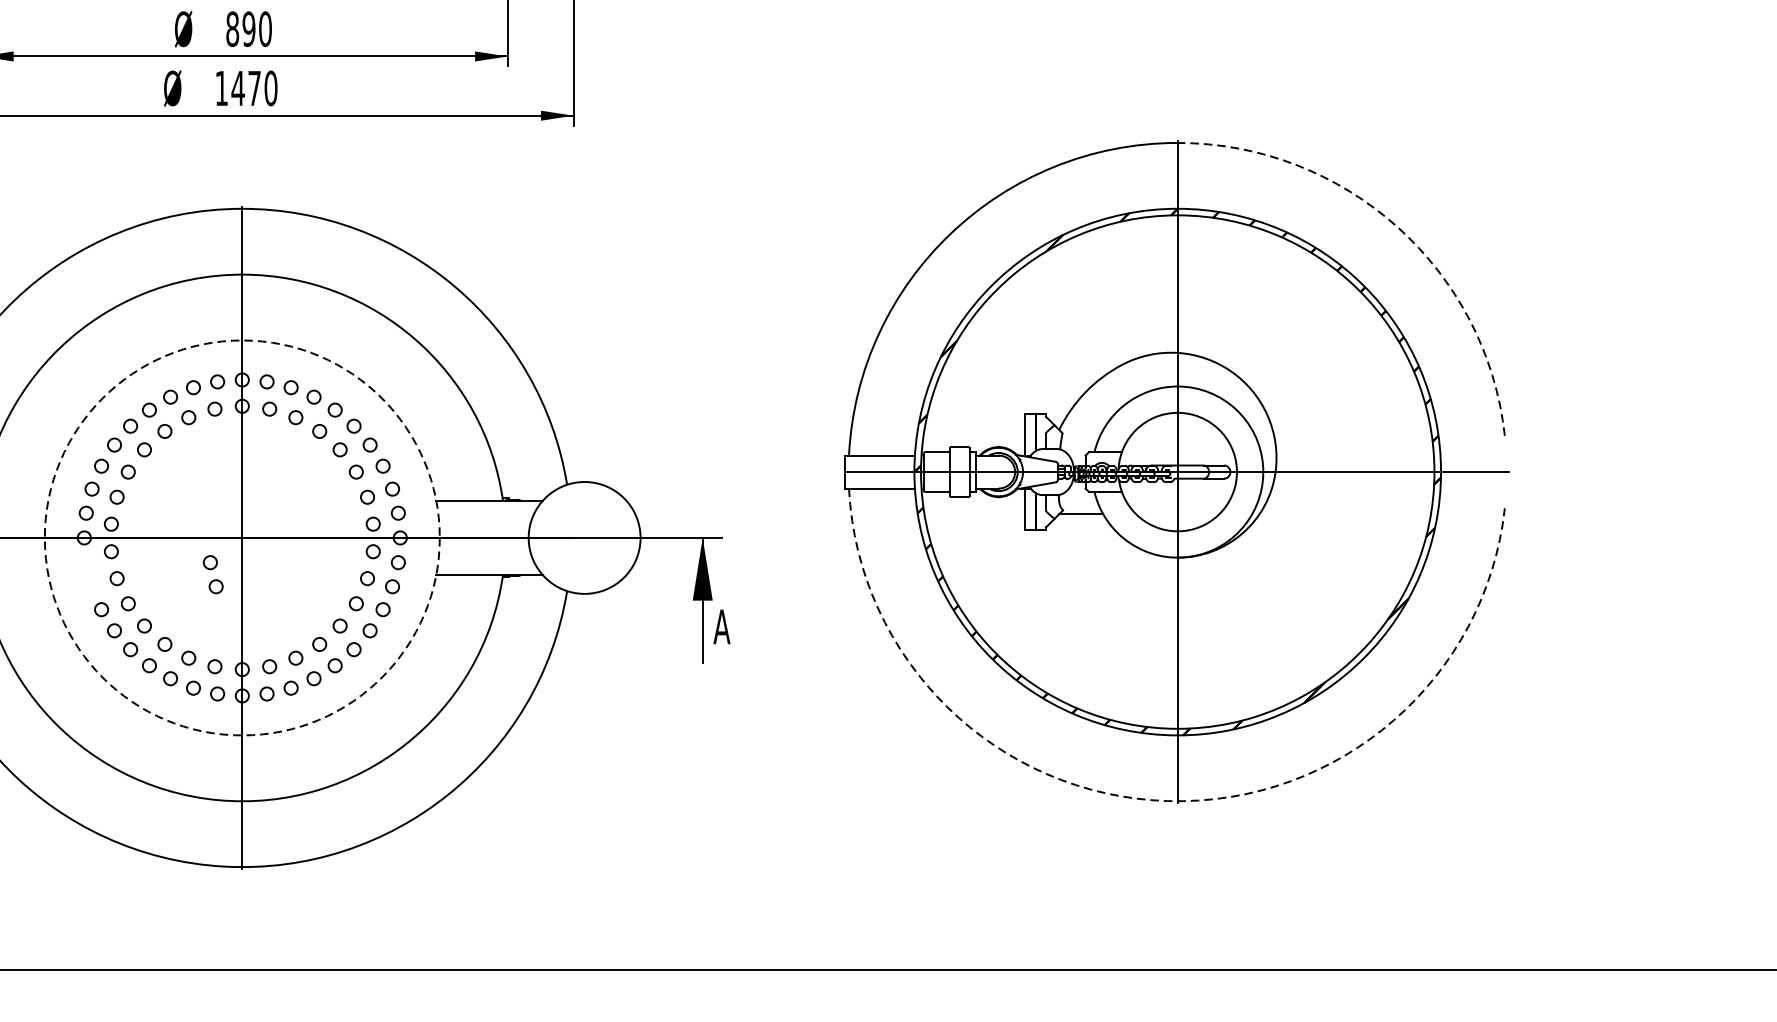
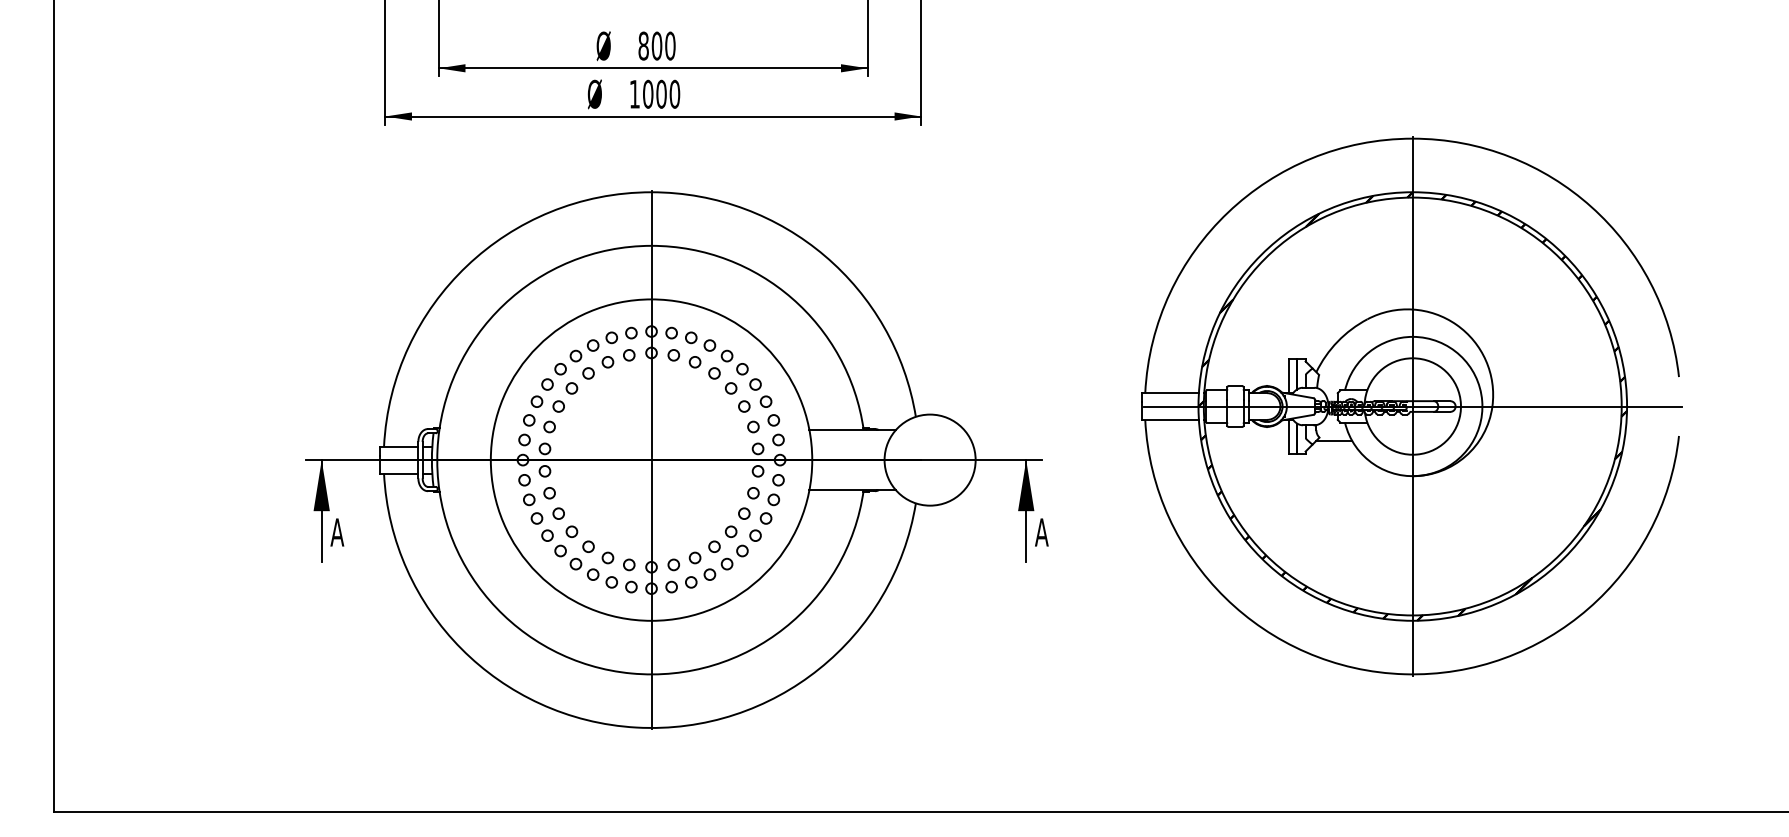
text: (248, 29) -> (656, 46), 890 -> 800
text: (245, 87) -> (654, 93), 1470 -> 1000
arc: (1397, 226) -> (1591, 206), dashed -> solid
circle: (242, 537) -> (651, 459), dashed -> solid
part: (212, 575) -> (526, 490), moved
arc: (1167, 801) -> (1404, 674), dashed -> solid

